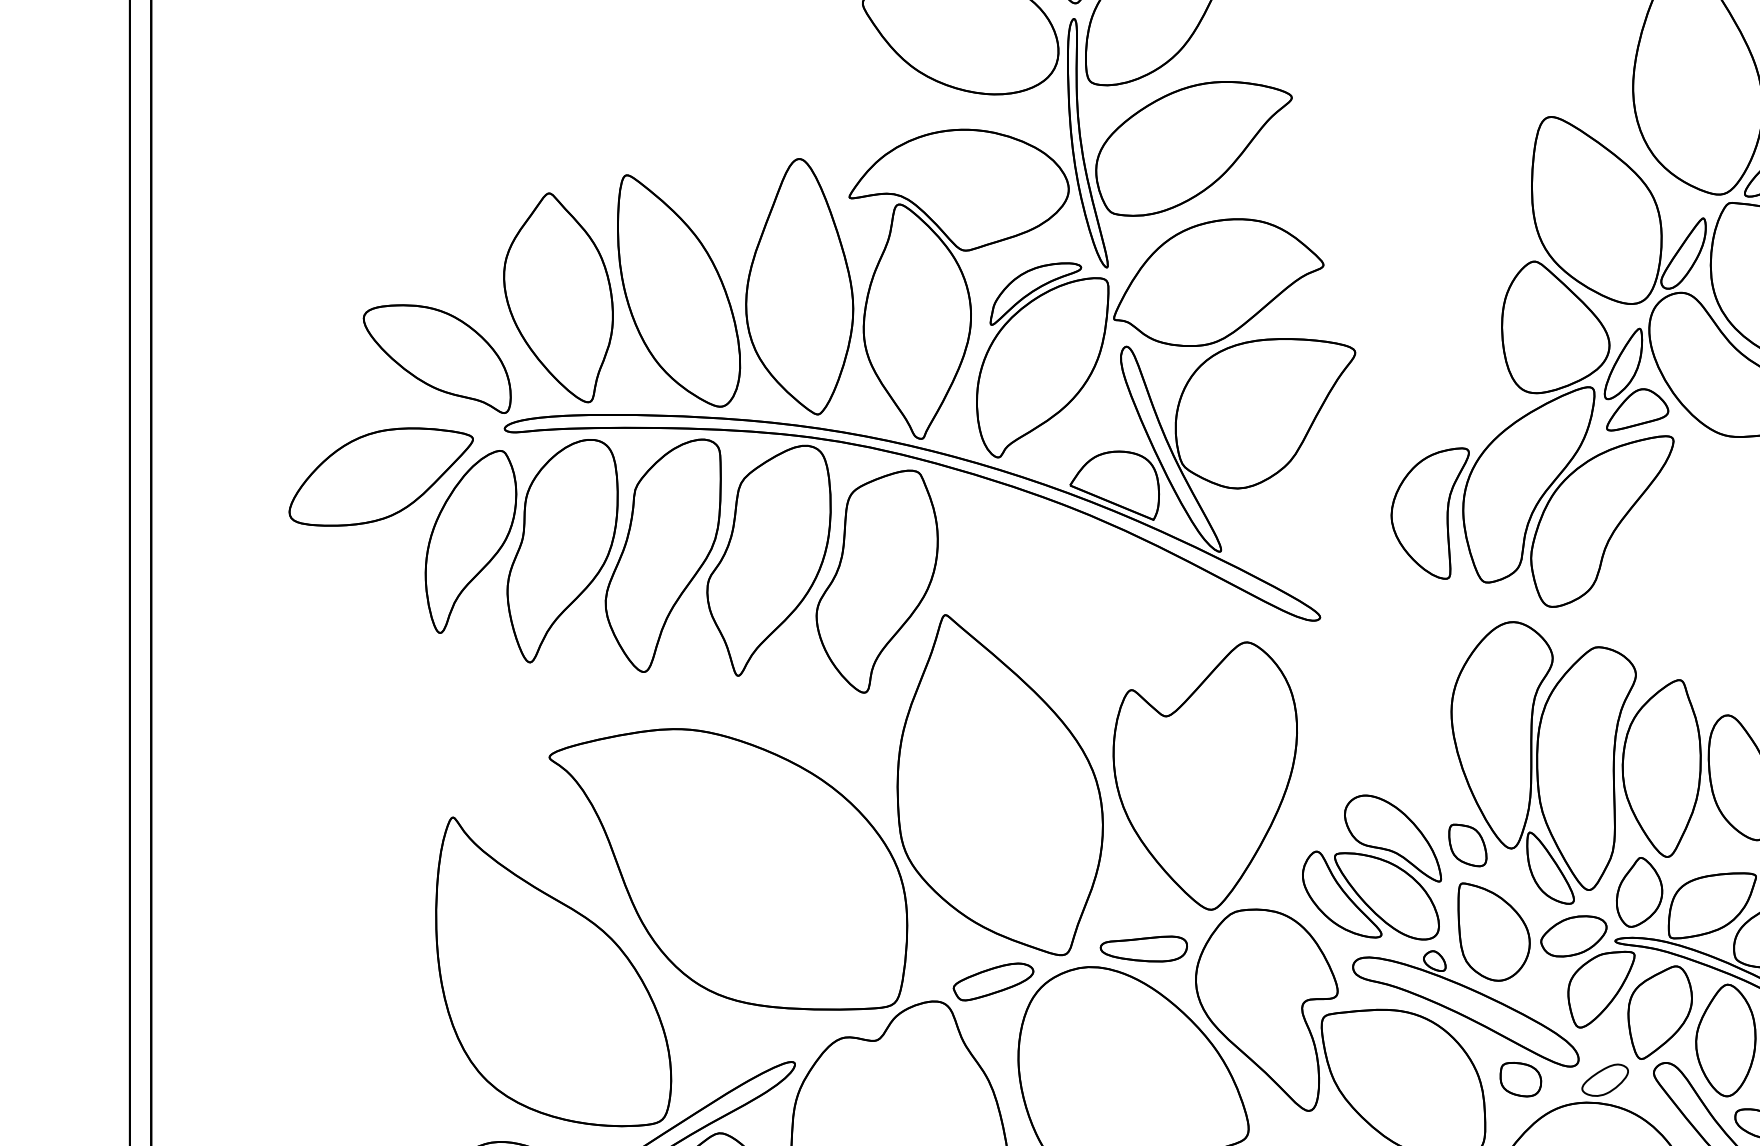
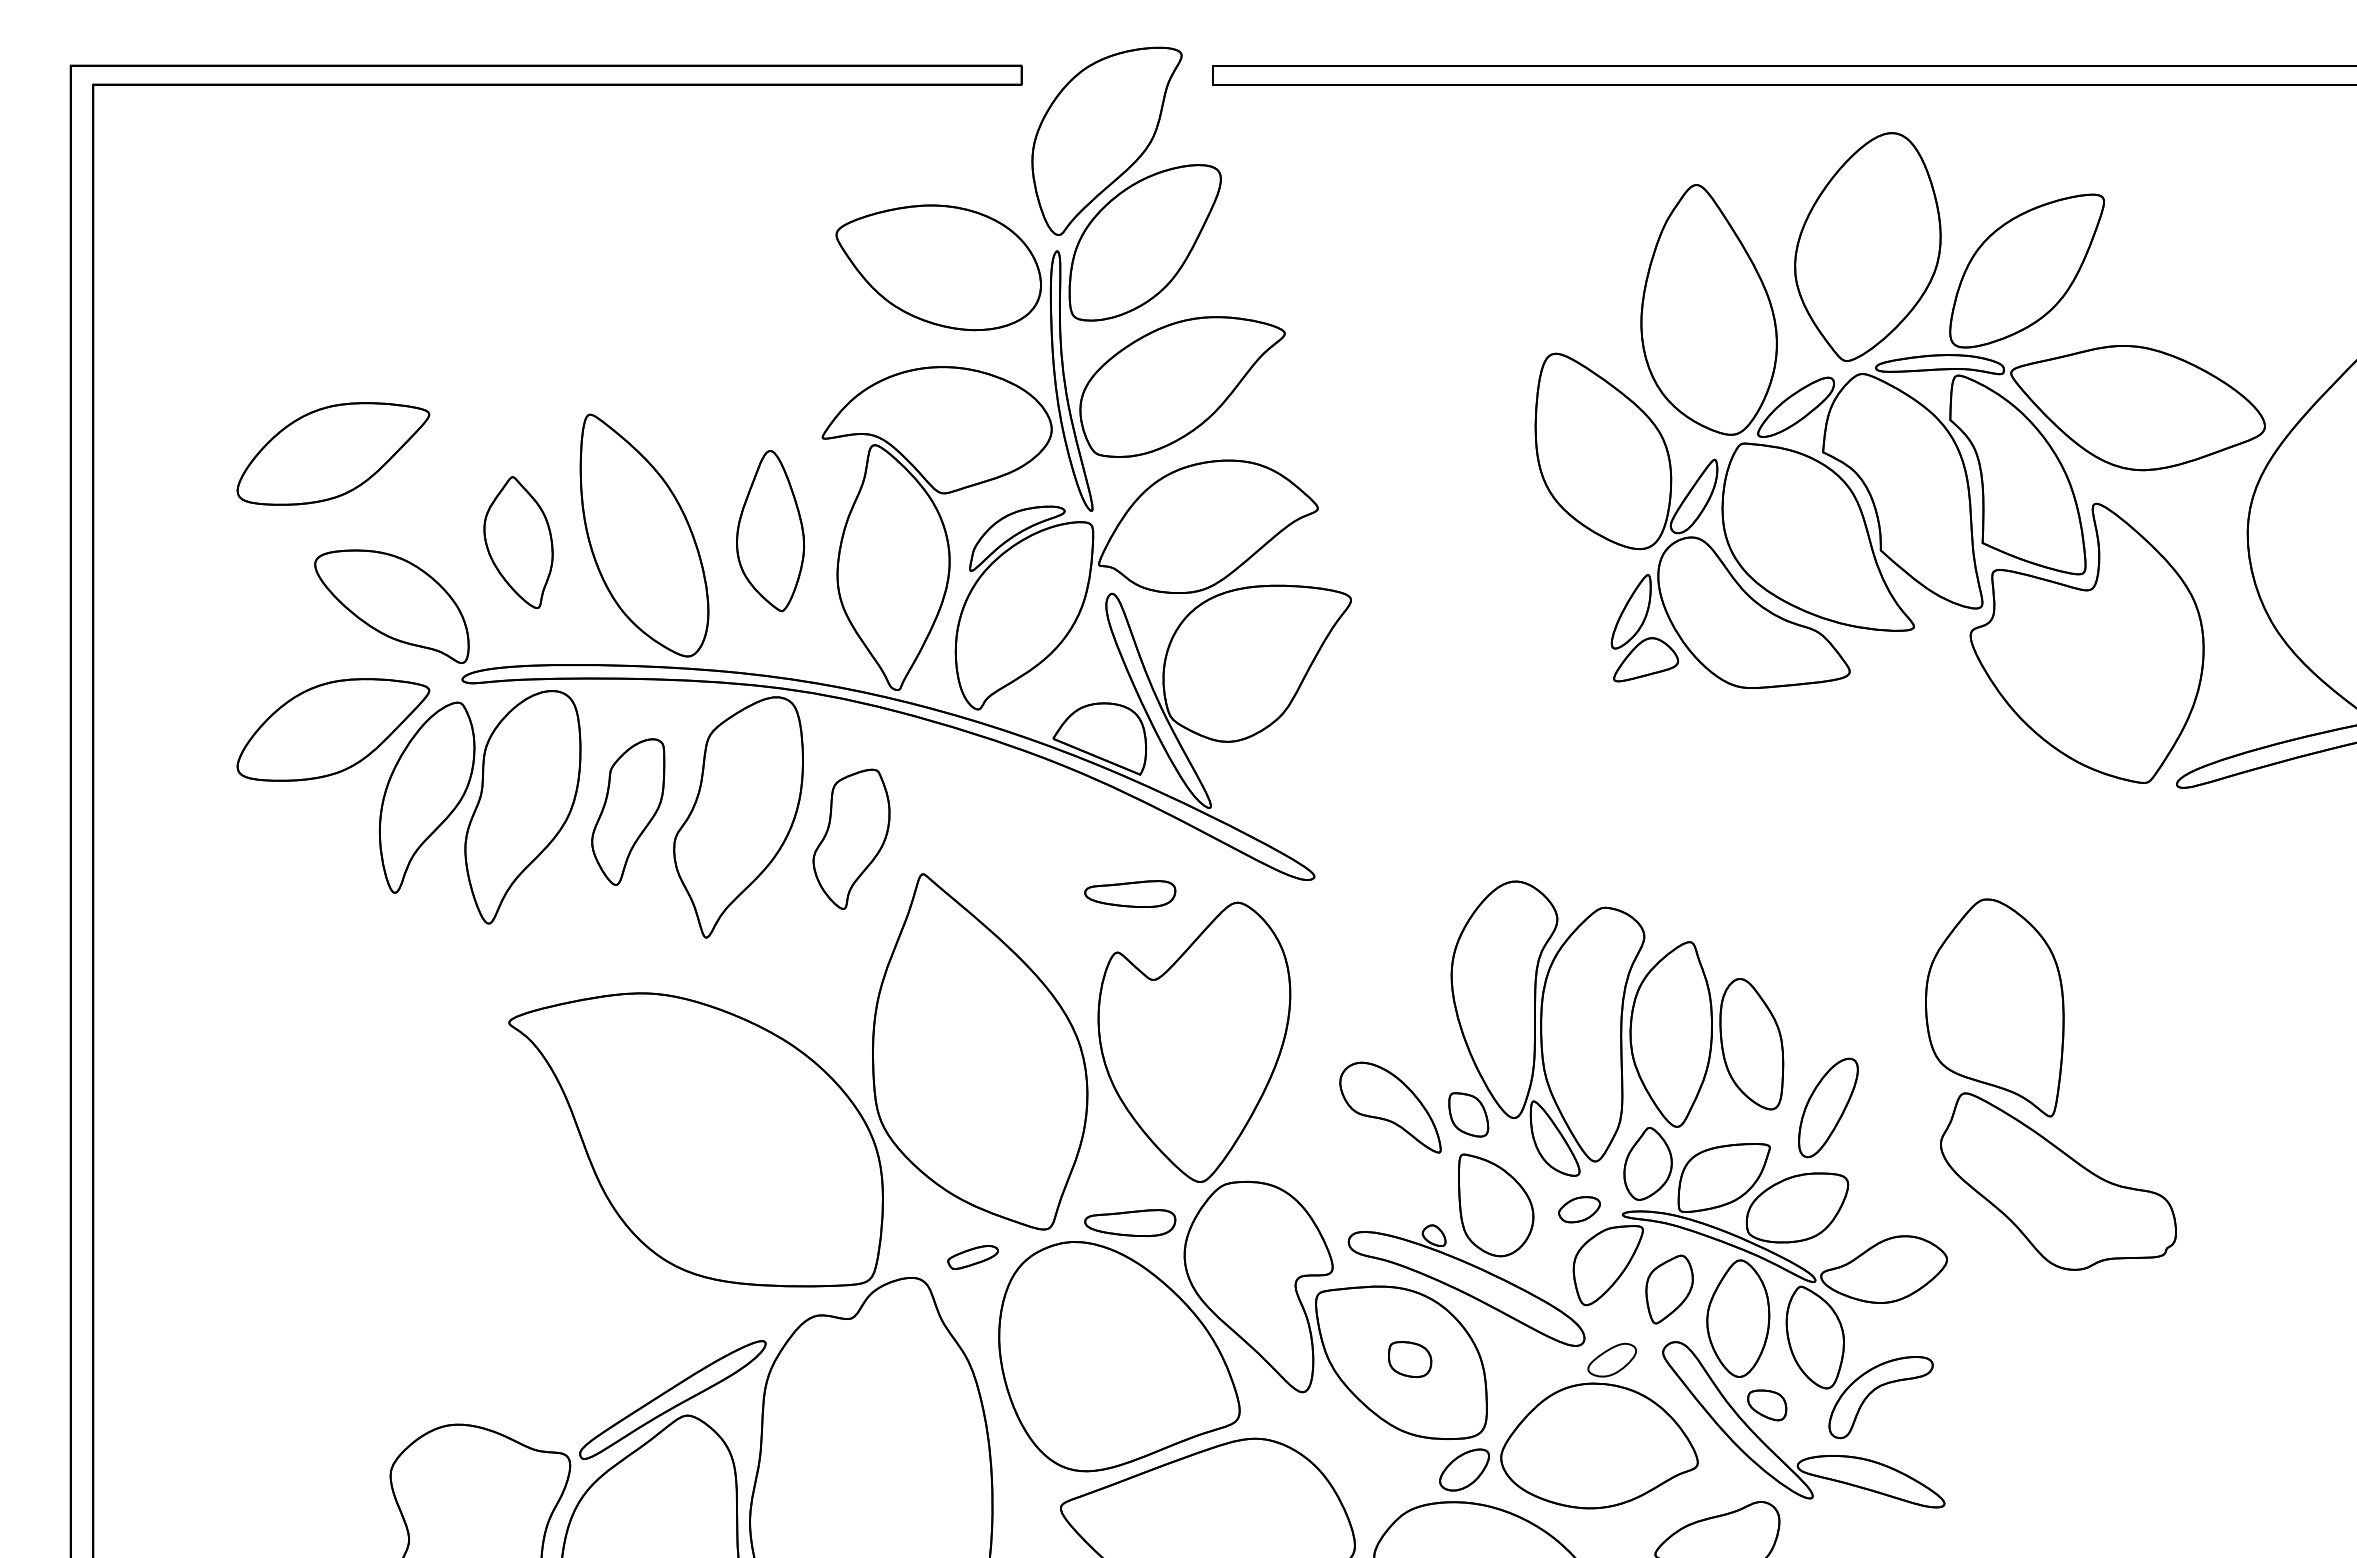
part: (381, 212) -> (333, 453), added
part: (799, 286) -> (770, 530), size x0.6
part: (558, 297) -> (518, 542), size x0.6
part: (1532, 434) -> (1536, 685), removed
part: (663, 555) -> (628, 811), size x0.6
part: (877, 581) -> (851, 839), size x0.6
part: (1144, 633) -> (1130, 893), added
part: (1370, 895) -> (1367, 1167), removed
part: (1573, 936) -> (1579, 1209), size x0.6
part: (553, 971) -> (513, 1246), removed
part: (992, 981) -> (972, 1257), size x0.6
part: (1660, 1012) -> (1669, 1289), size x0.7
part: (1521, 1079) -> (1410, 1359), moved

